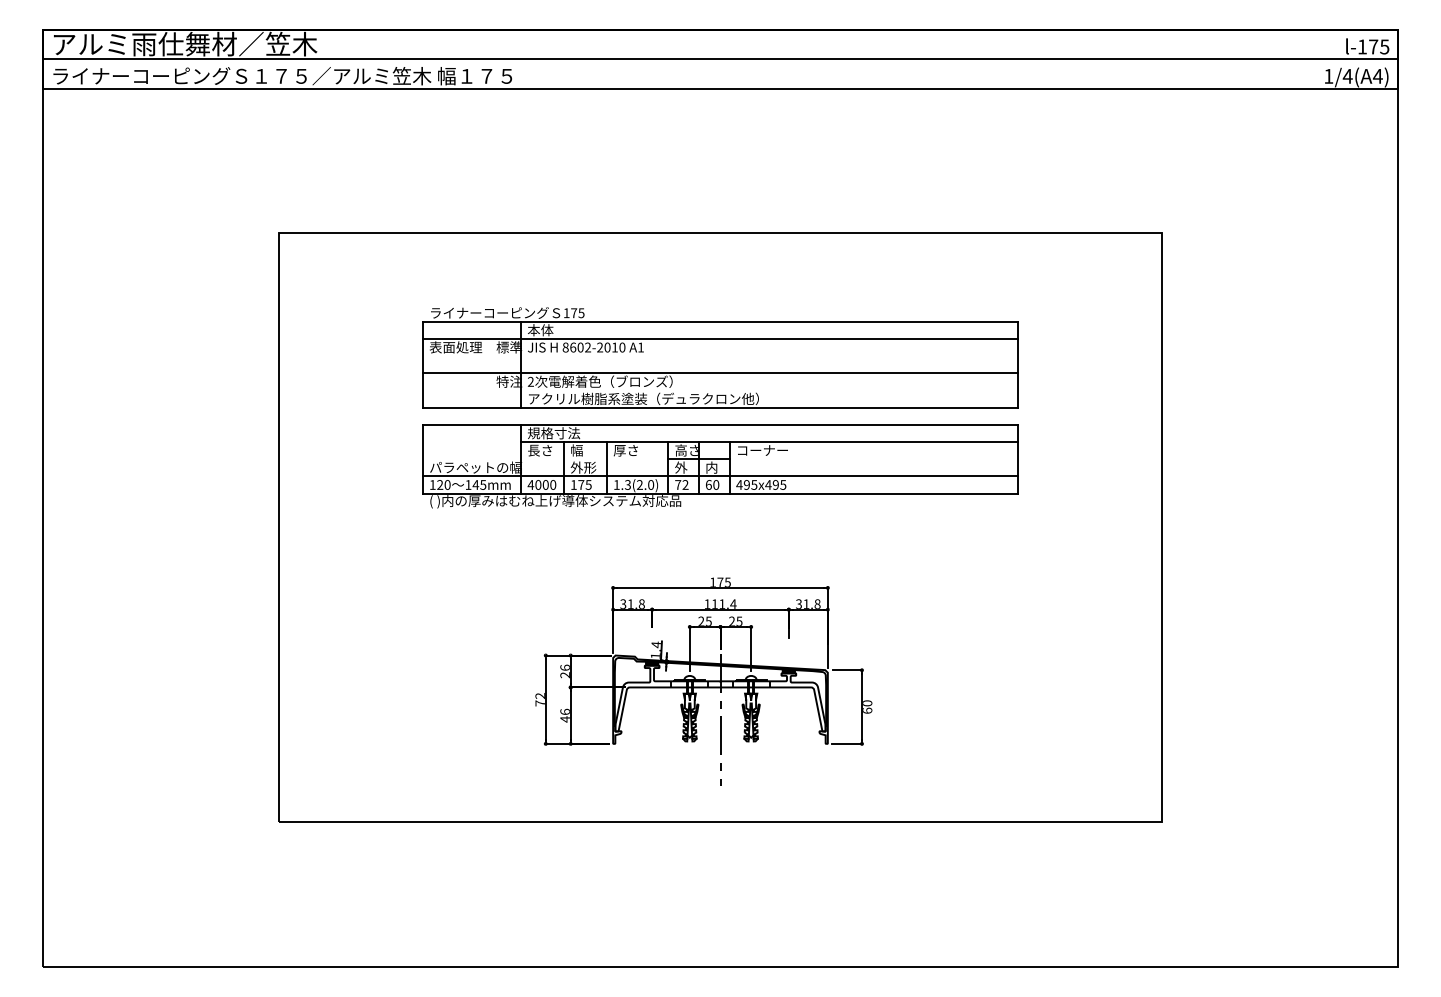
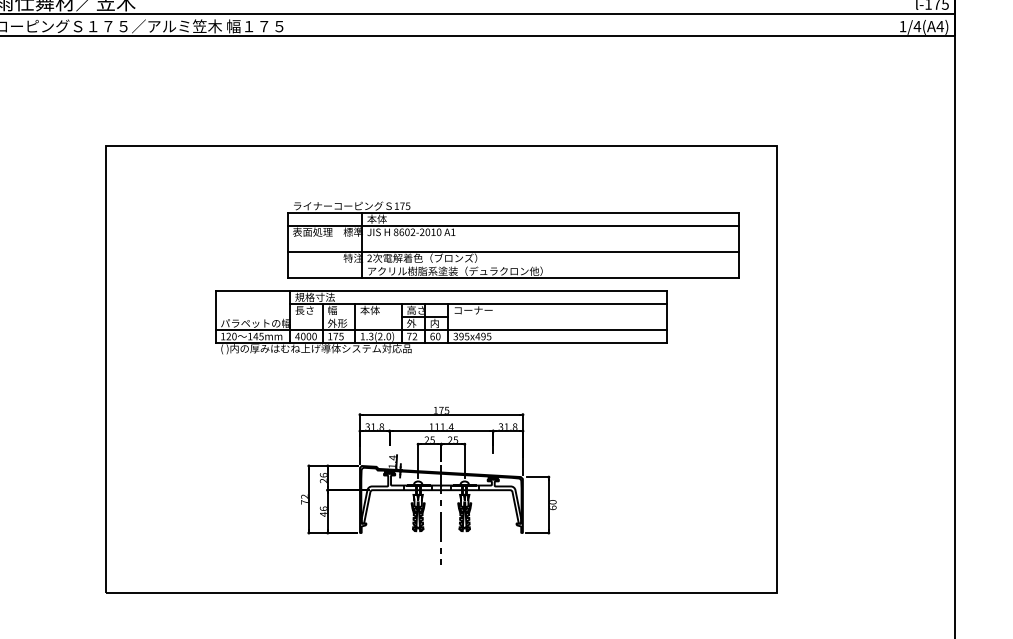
part: (720, 357) -> (513, 239), moved
text: (626, 450) -> (370, 310), 厚さ -> 本体
text: (739, 484) -> (455, 336), 495x495 -> 395x495

